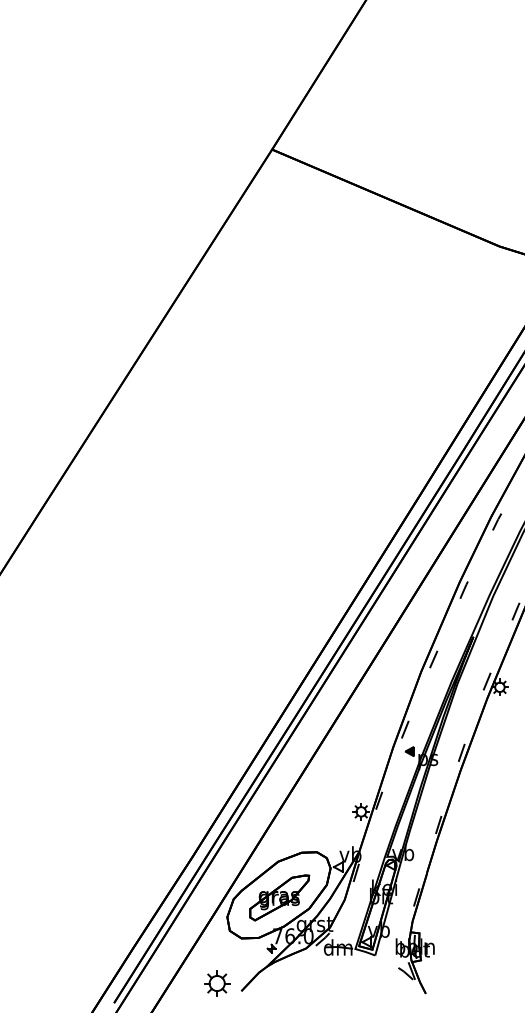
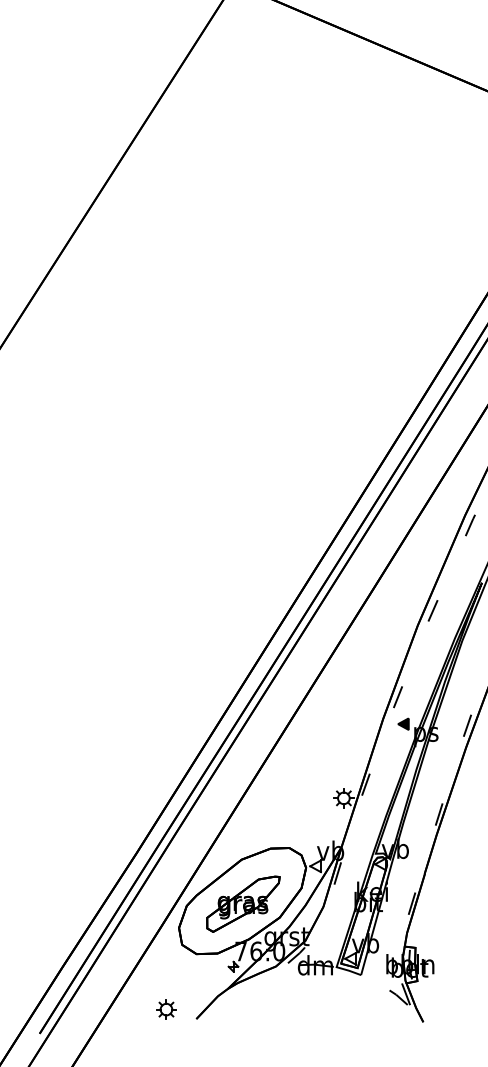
part: (216, 983) -> (165, 1009), size x0.62

